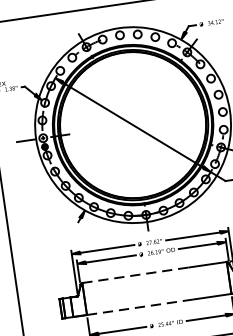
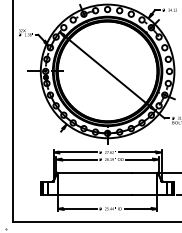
line: (135, 275) -> (94, 173), dashed -> solid
line: (140, 307) -> (94, 195), dashed -> solid

